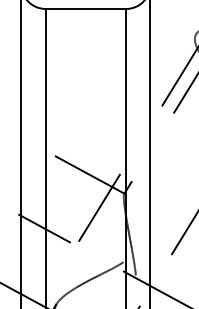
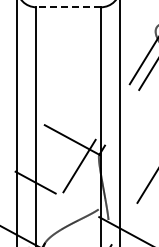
line: (85, 9) -> (68, 7), solid -> dashed

